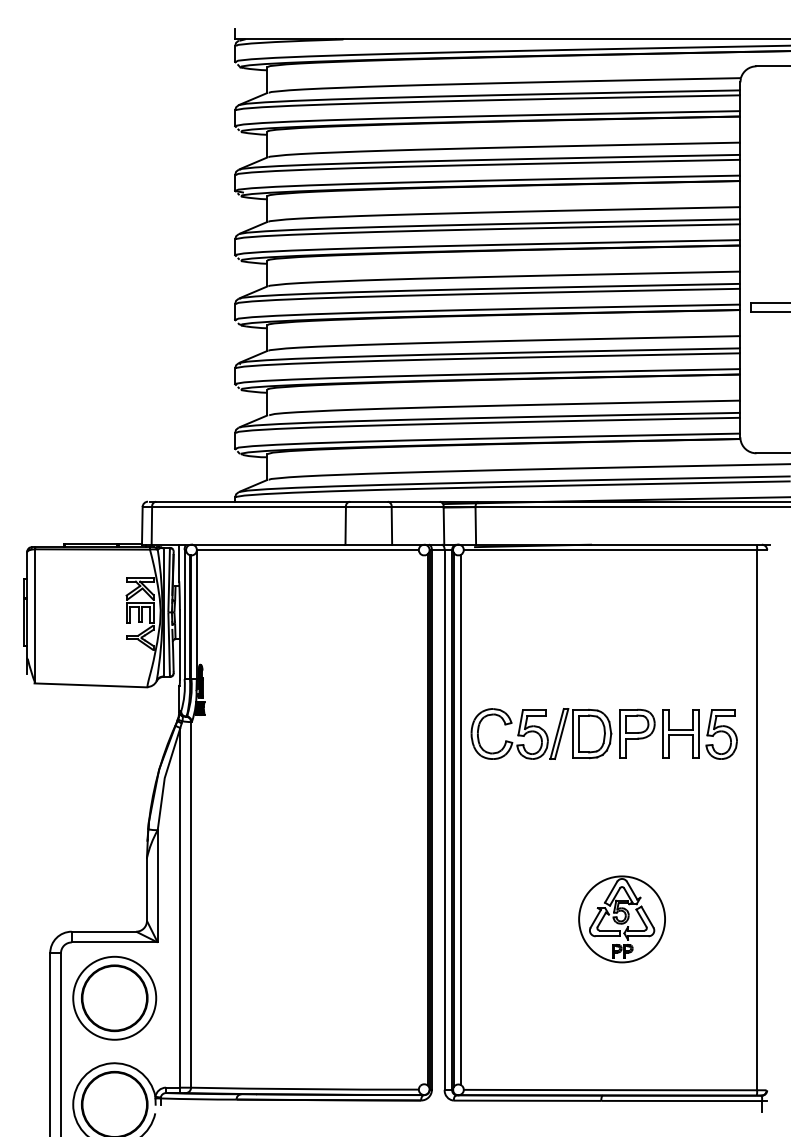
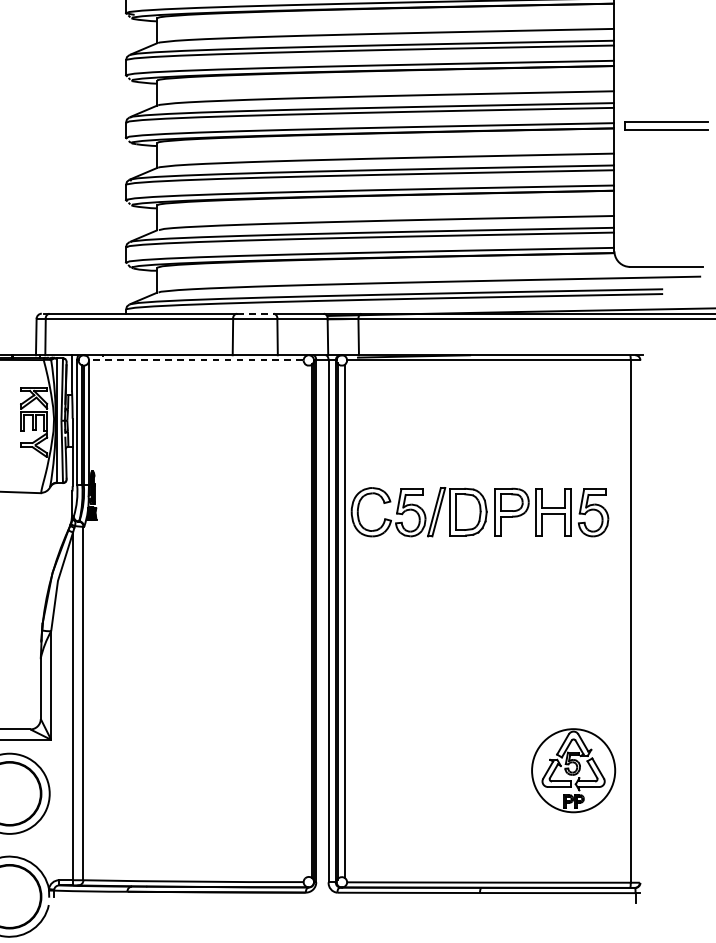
line: (369, 501) -> (255, 313), solid -> dashed
line: (307, 550) -> (195, 360), solid -> dashed
part: (603, 733) -> (479, 511), moved
part: (621, 919) -> (573, 770), moved

